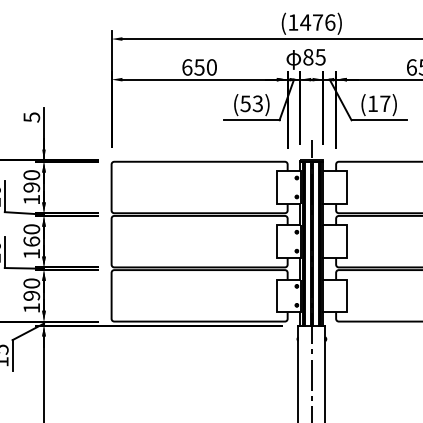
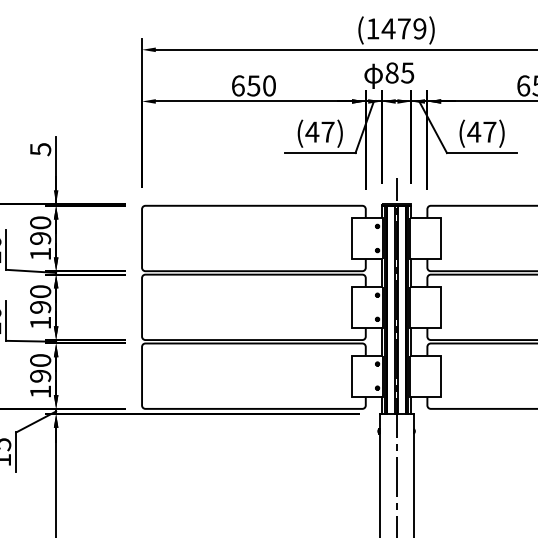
text: (330, 22) -> (420, 28), (1476) -> (1479)
text: (251, 103) -> (319, 131), (53) -> (47)
text: (372, 103) -> (473, 131), (17) -> (47)
text: (31, 241) -> (40, 307), 160 -> 190

